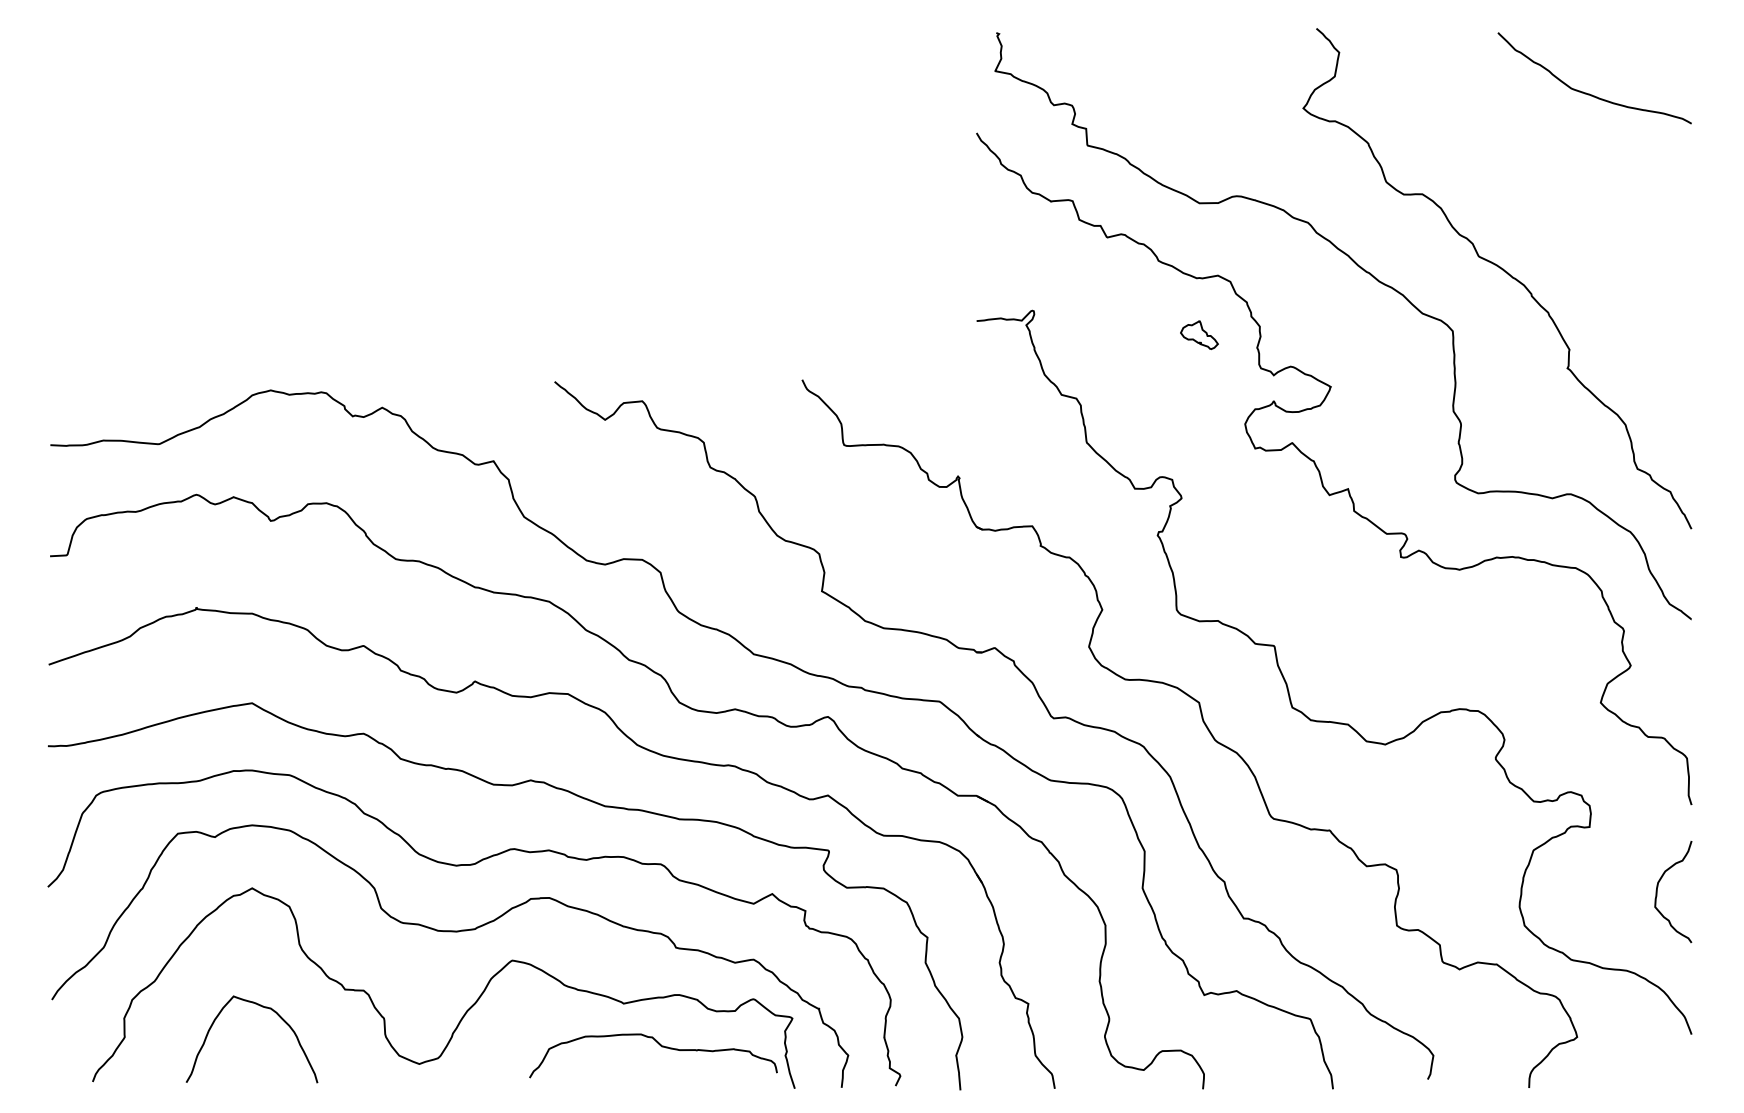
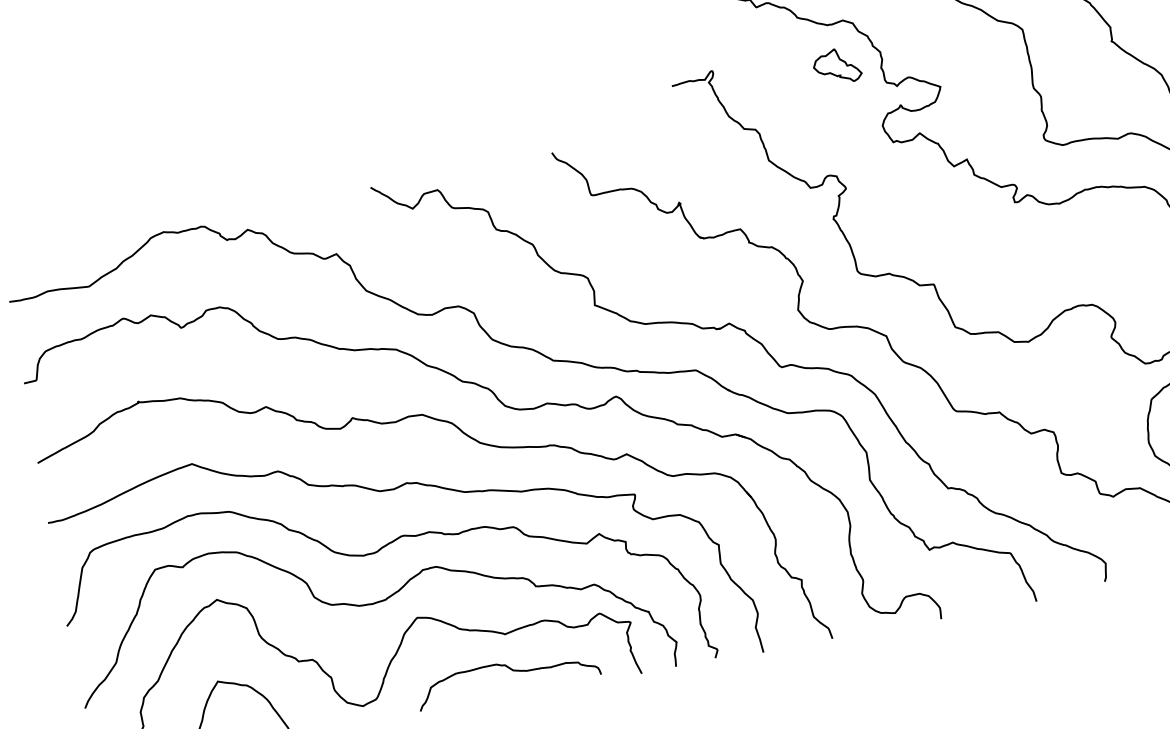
part: (1199, 335) -> (837, 66), size x1.67
curve: (660, 1046) -> (512, 670), moved

